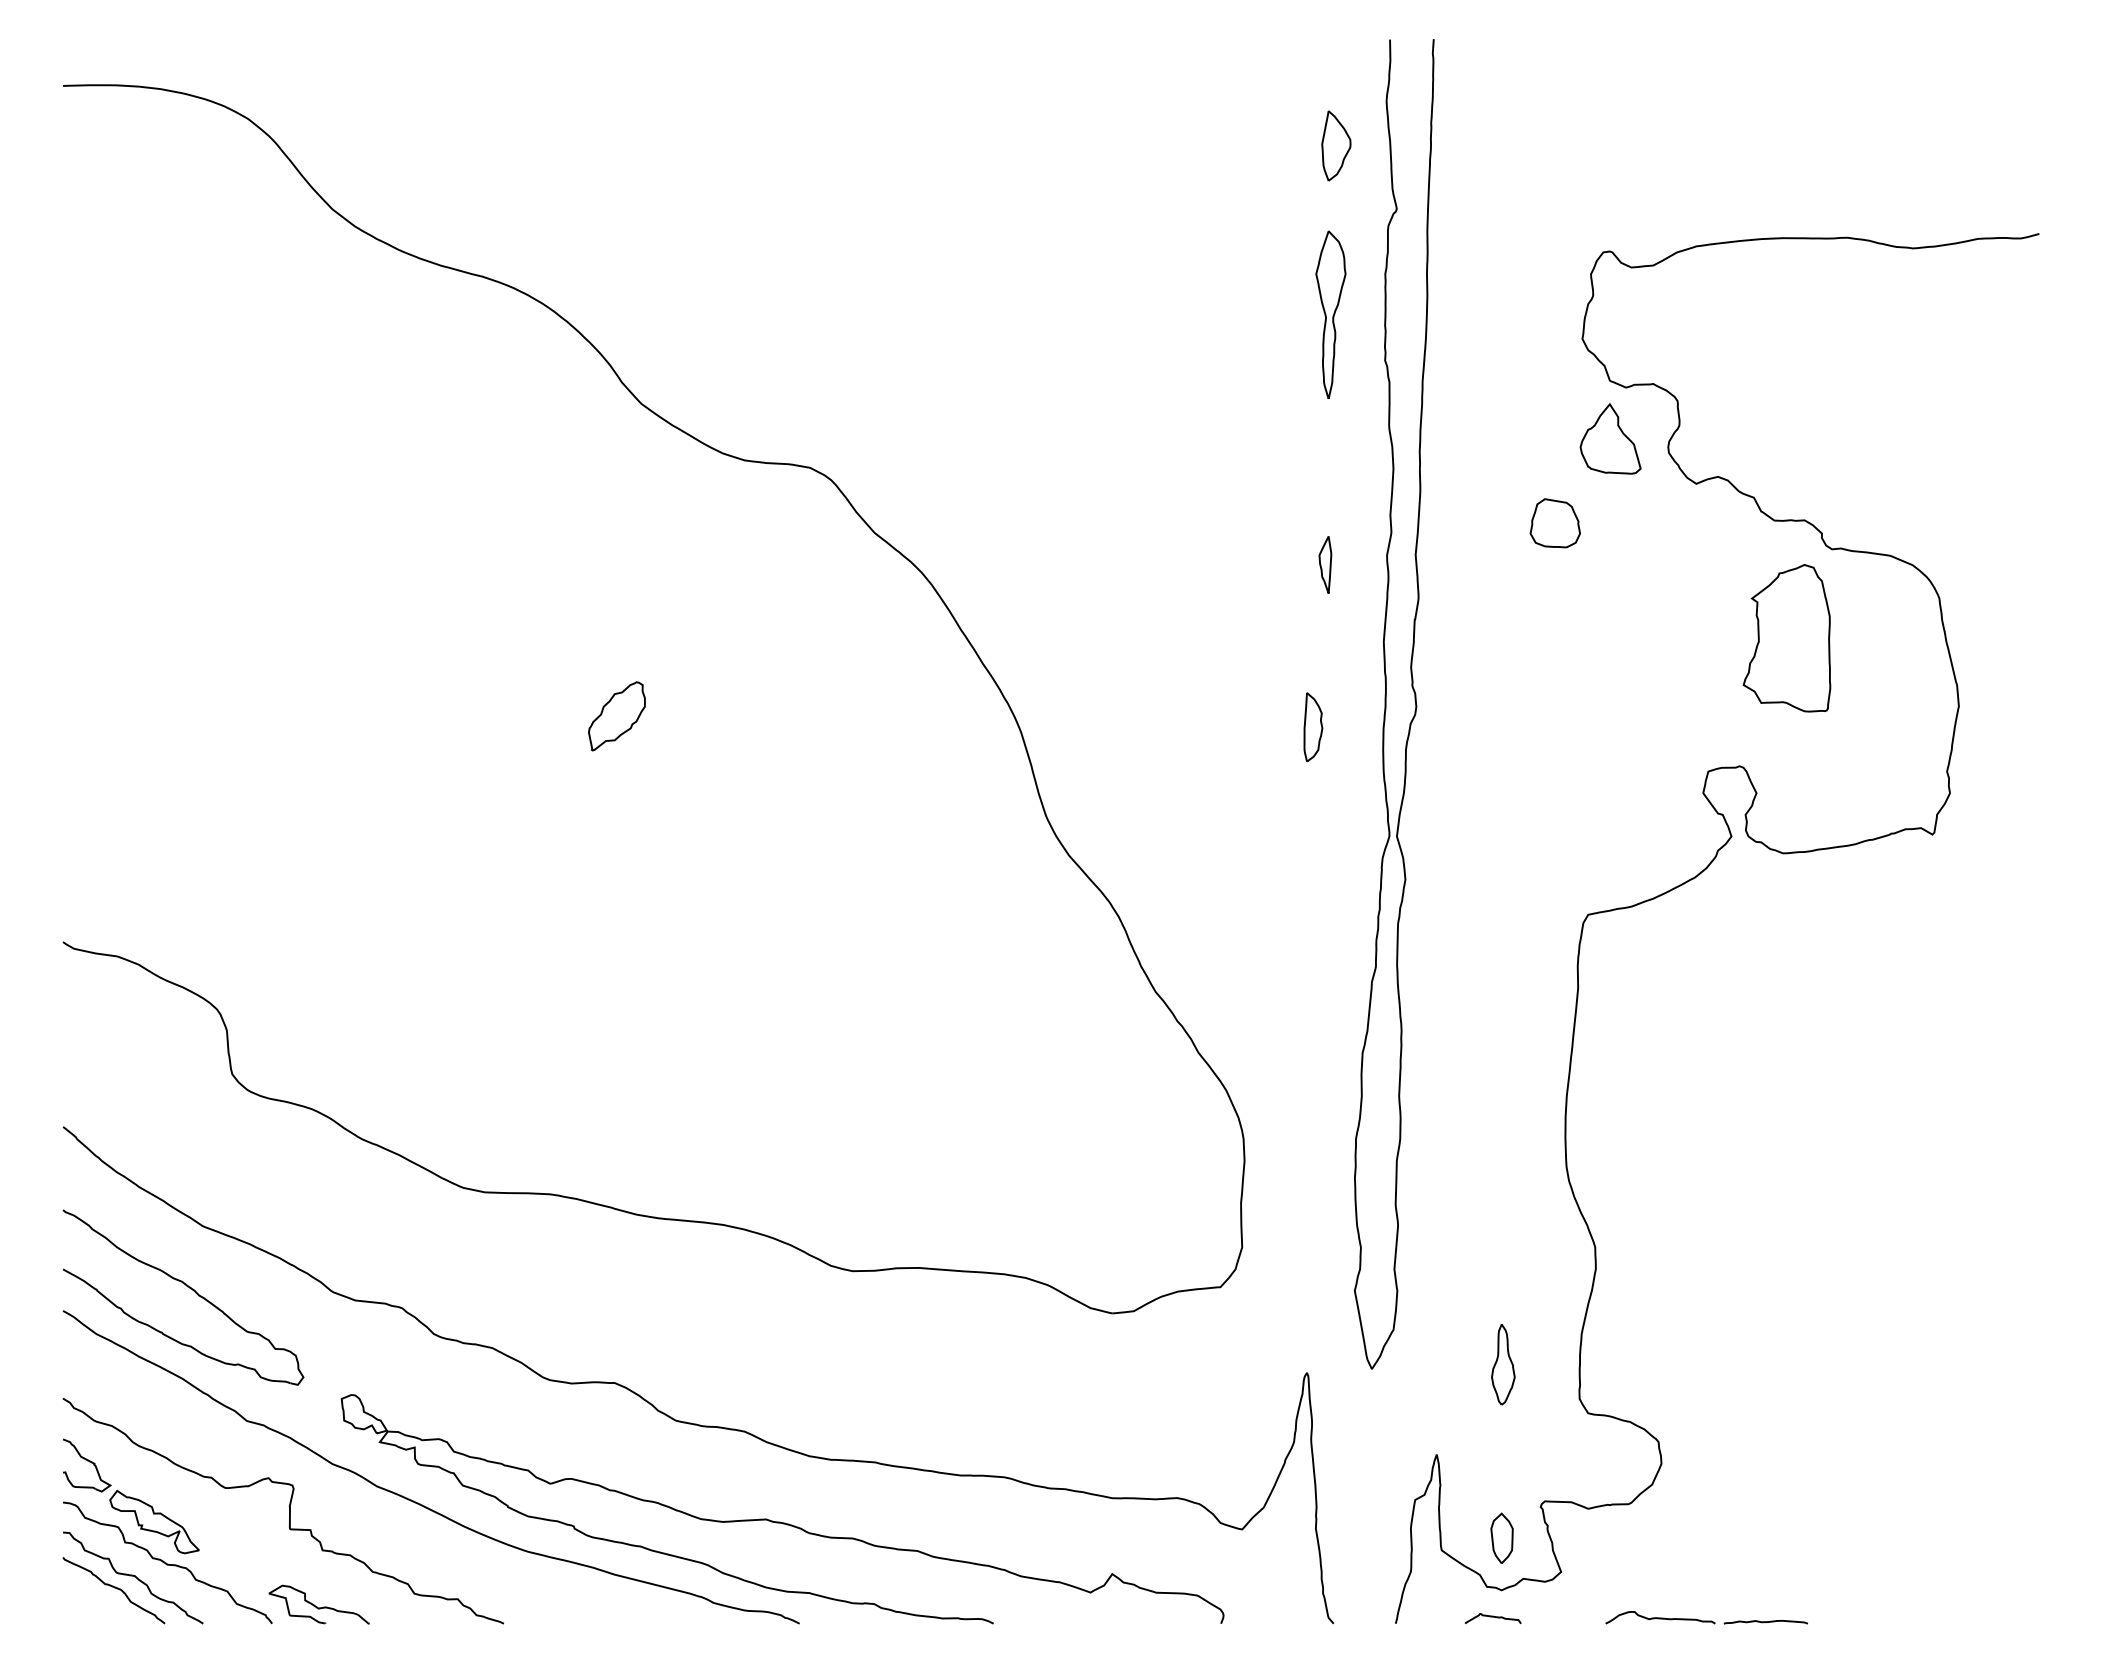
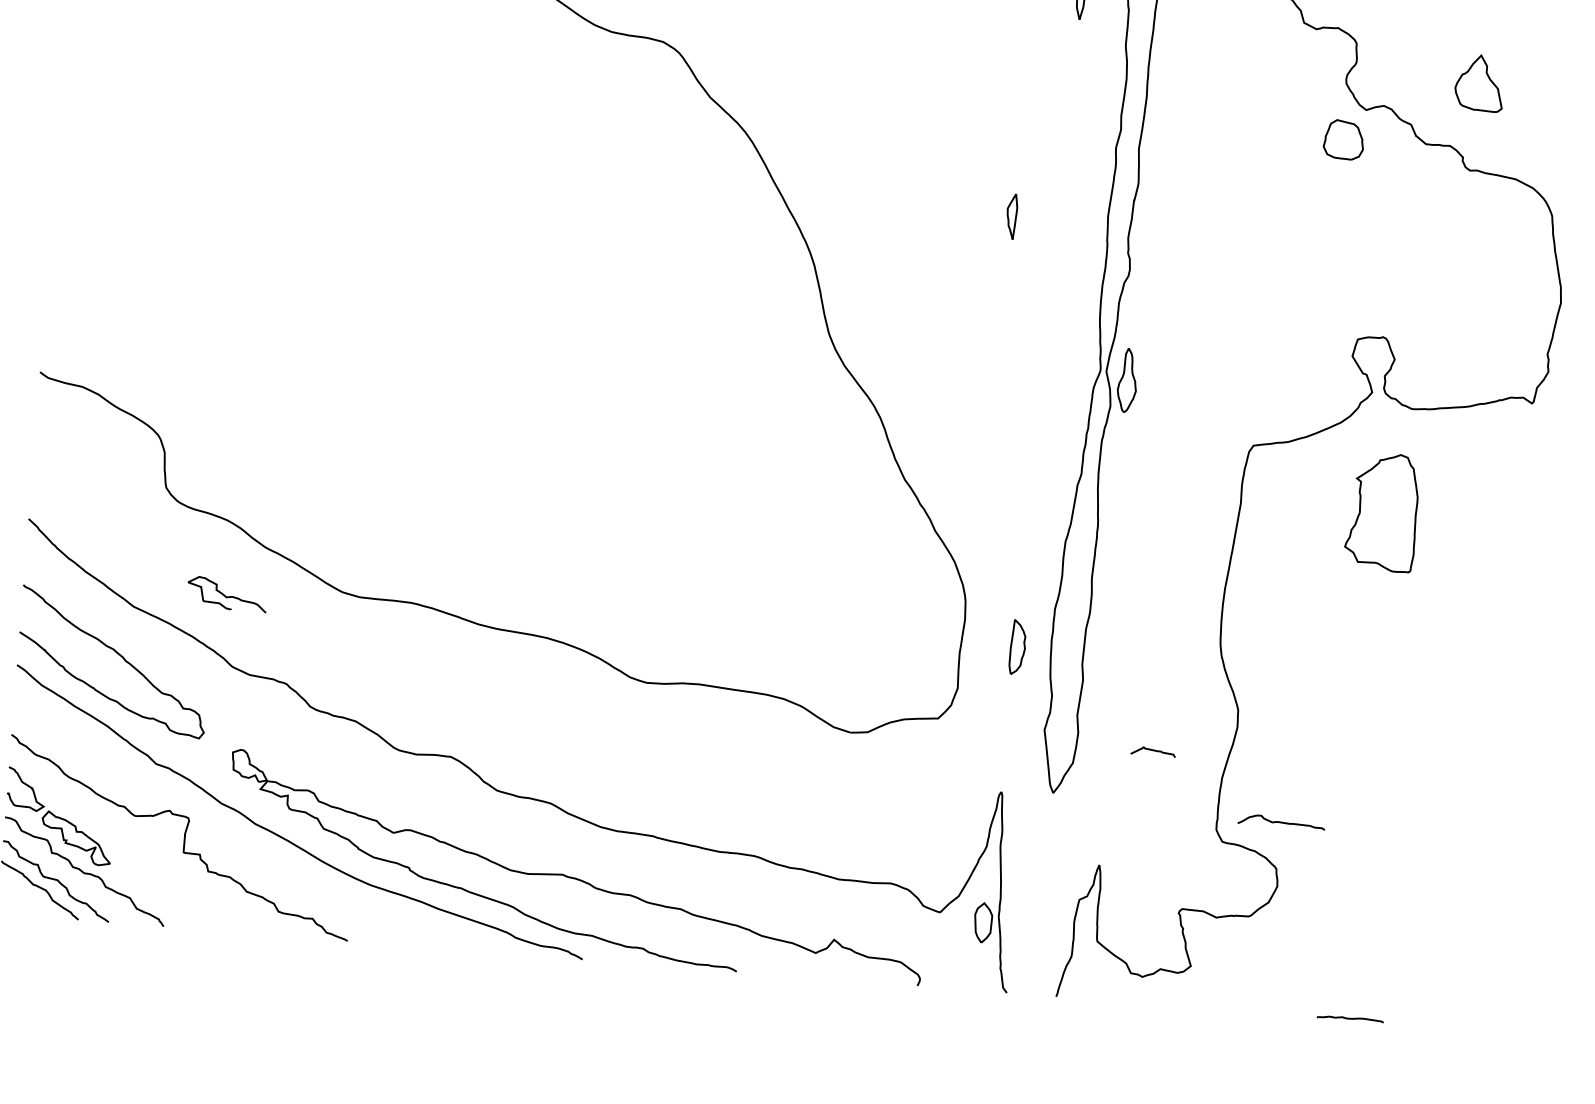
part: (1610, 438) -> (1479, 82), moved
part: (1554, 523) -> (1343, 140), moved
part: (1325, 564) -> (1011, 216), moved
part: (1786, 638) -> (1381, 512), moved
part: (616, 716) -> (493, 227), removed
part: (1313, 727) -> (1017, 647), moved
part: (1503, 1364) -> (1127, 380), moved
part: (1501, 1537) -> (982, 922), moved
curve: (317, 1606) -> (225, 595), moved
curve: (1492, 1617) -> (1152, 750), moved
curve: (1660, 1617) -> (1281, 821), moved

